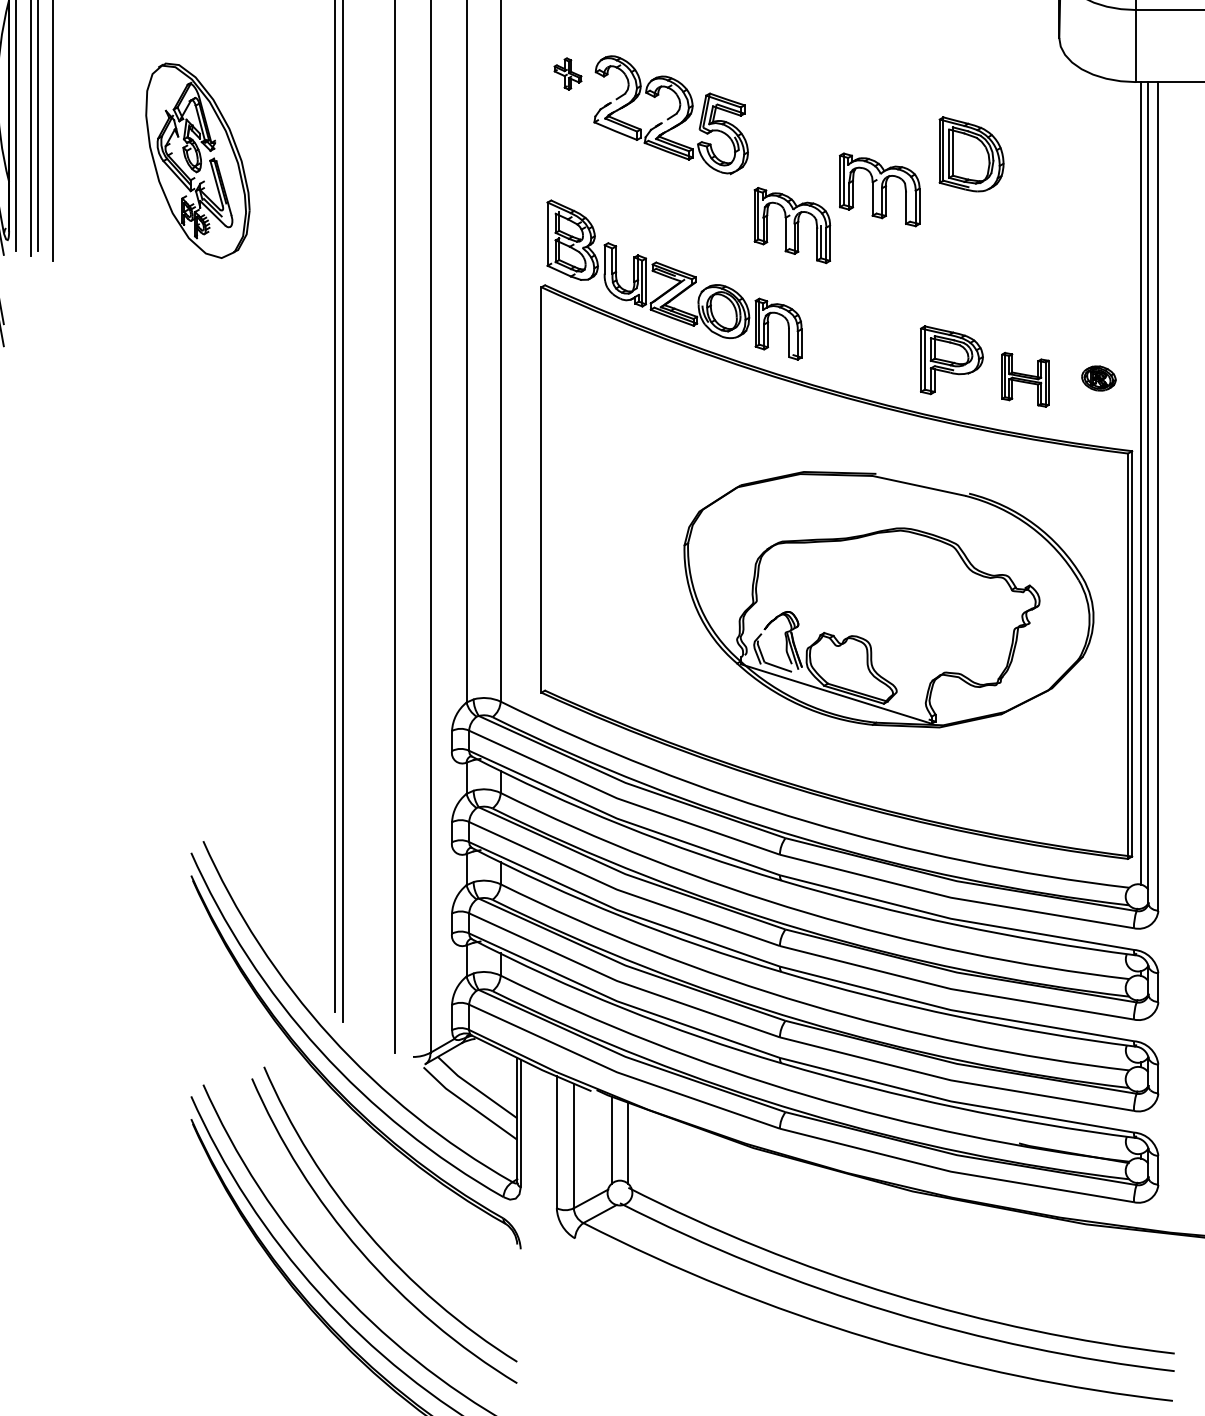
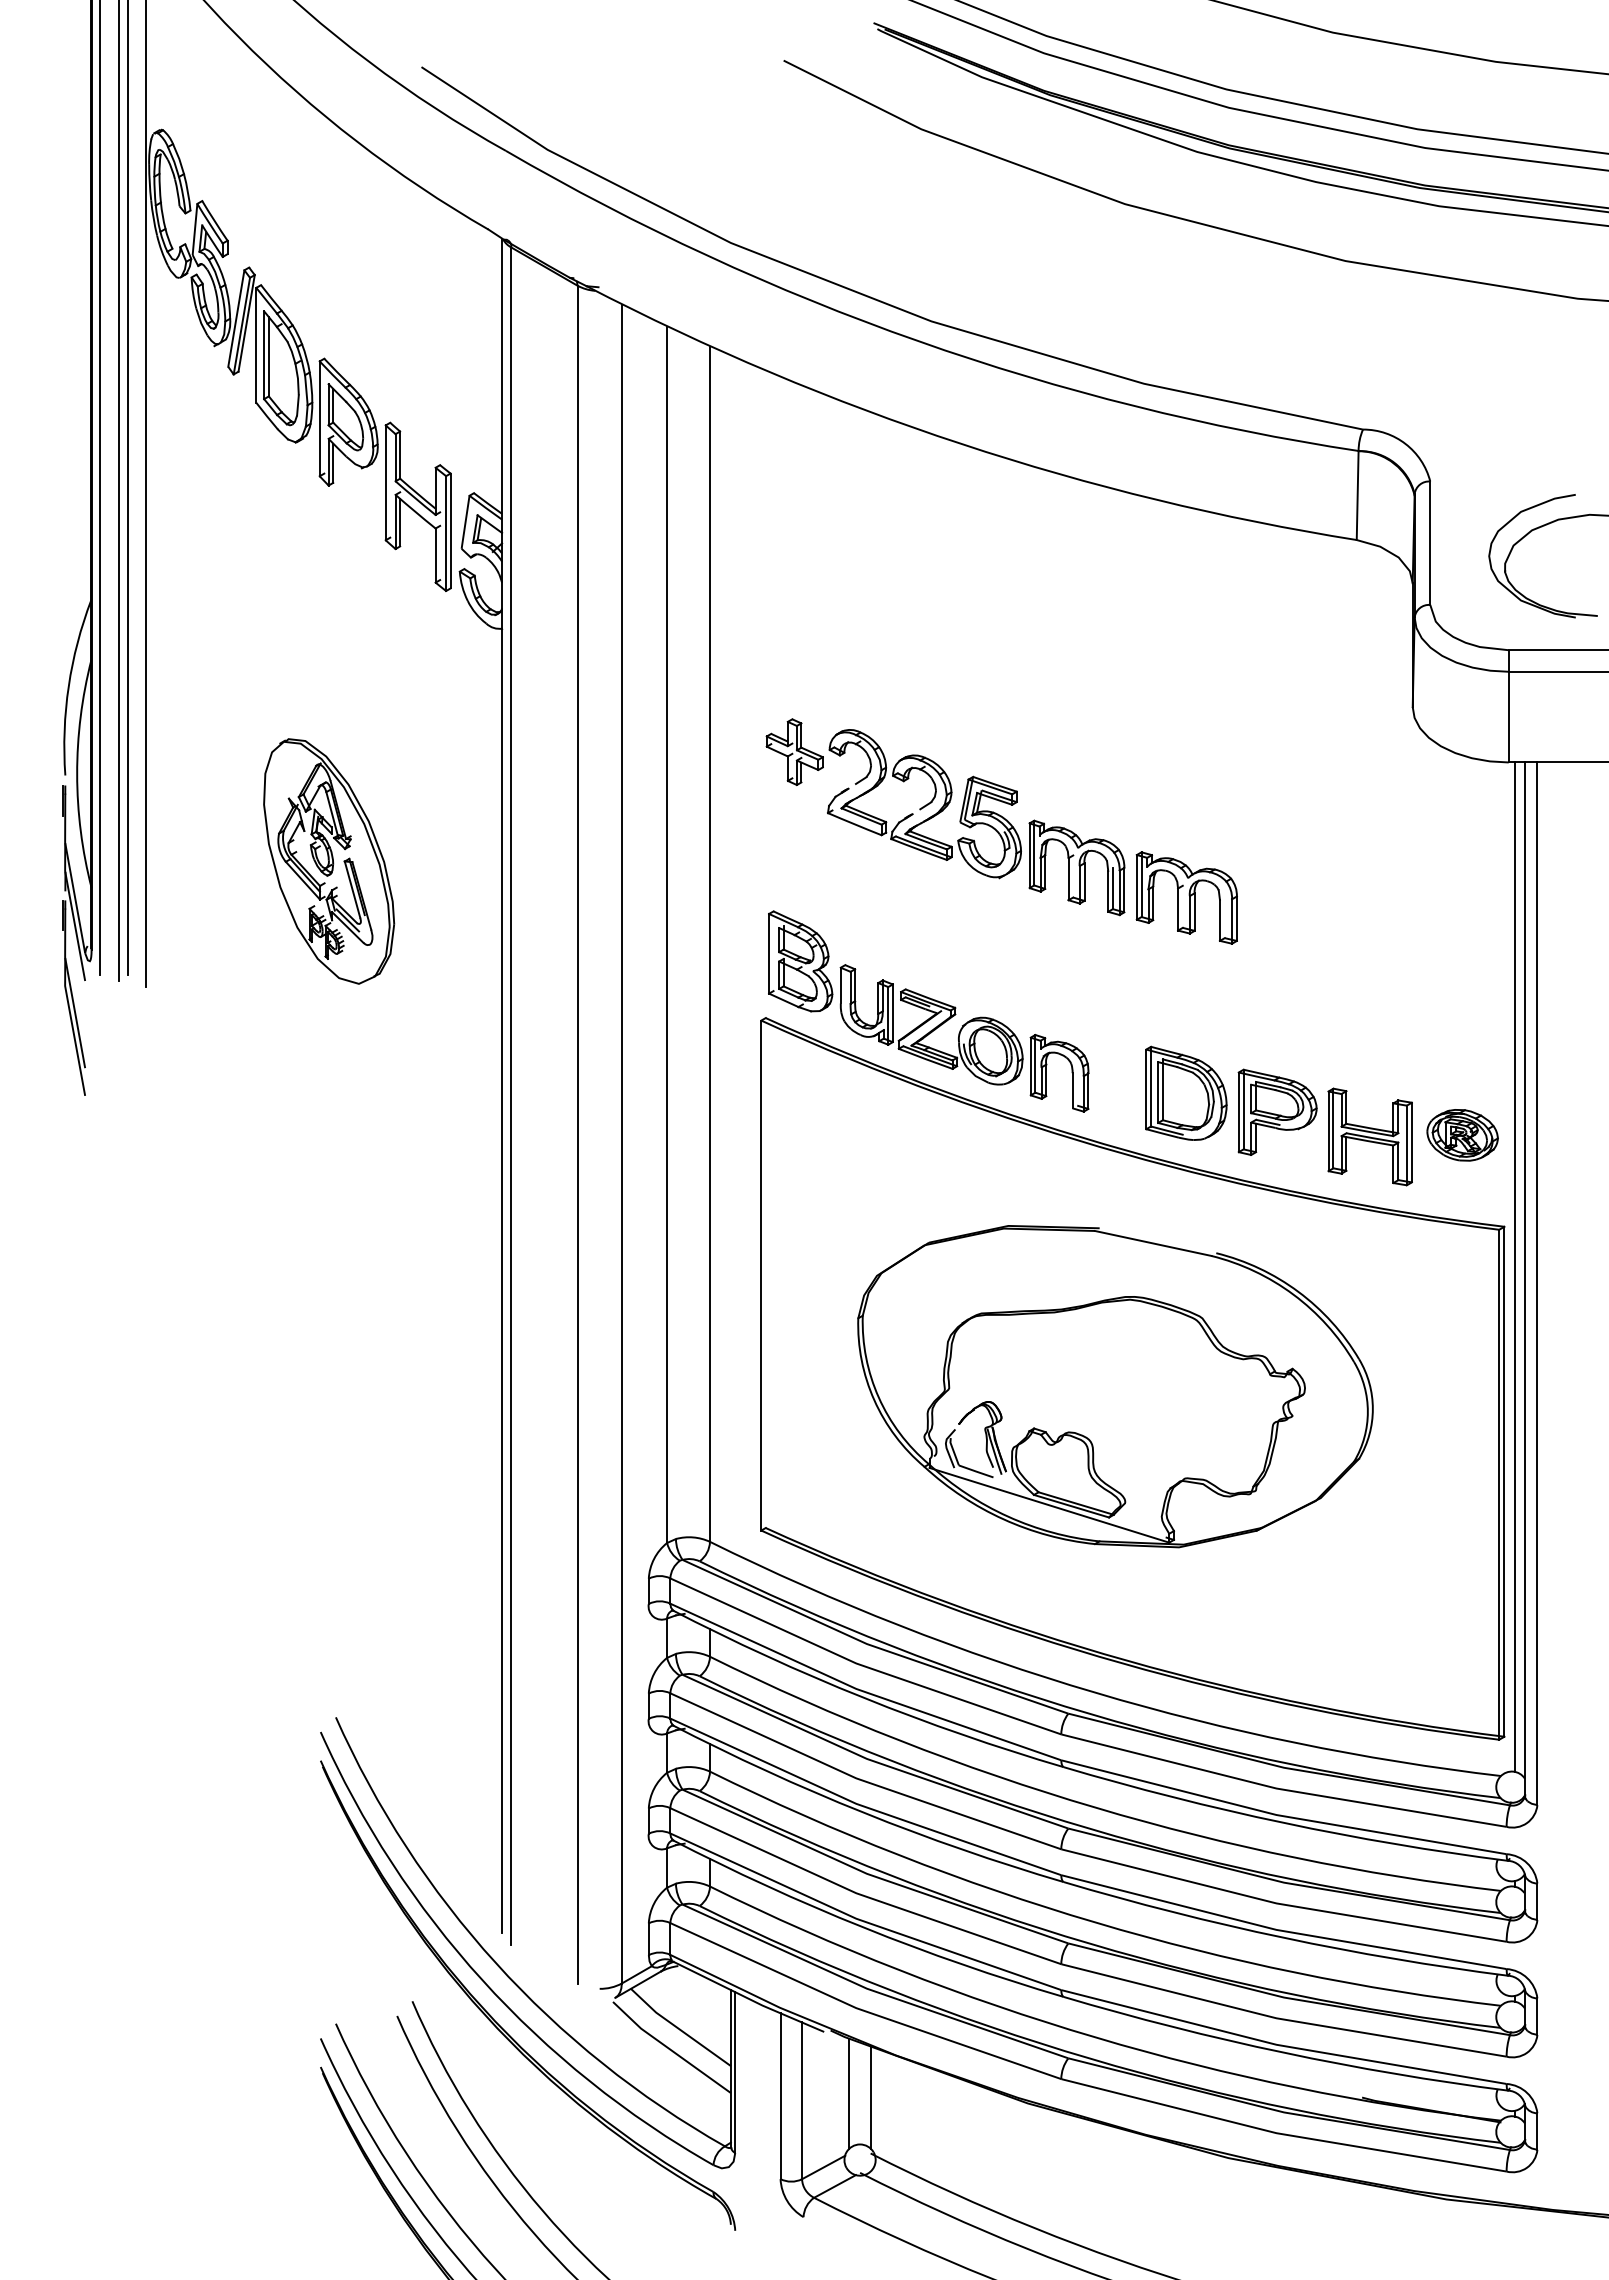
part: (567, 74) -> (794, 752), size x1.67
part: (971, 153) -> (1186, 1092), moved
part: (792, 225) -> (1076, 867), moved
part: (1098, 378) -> (1462, 1135), size x1.67
part: (1024, 379) -> (1369, 1136), size x1.43
part: (888, 599) -> (1115, 1386), moved

